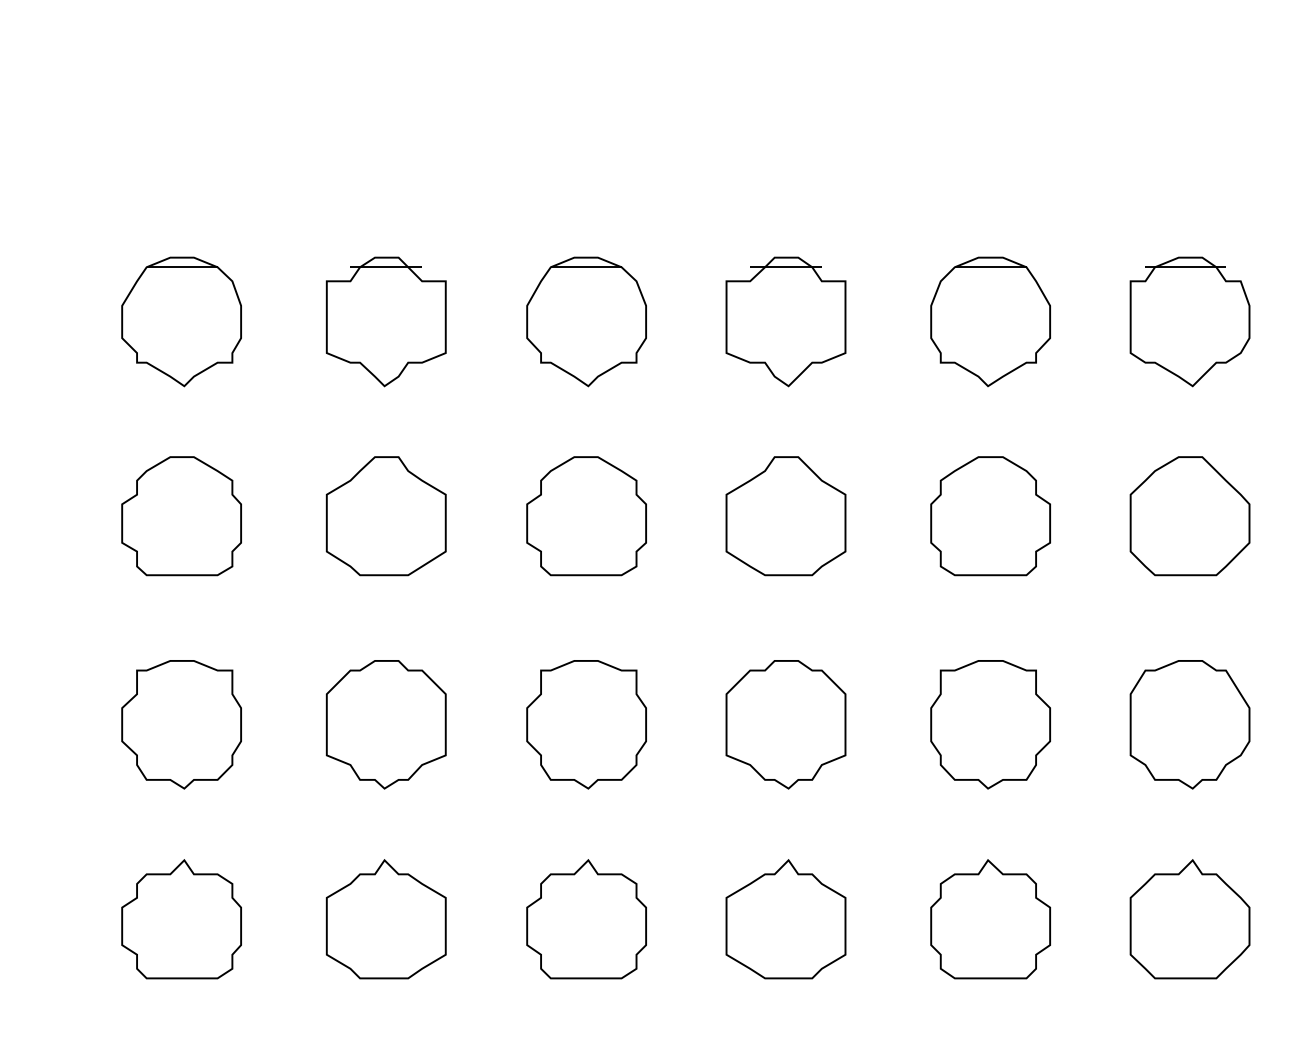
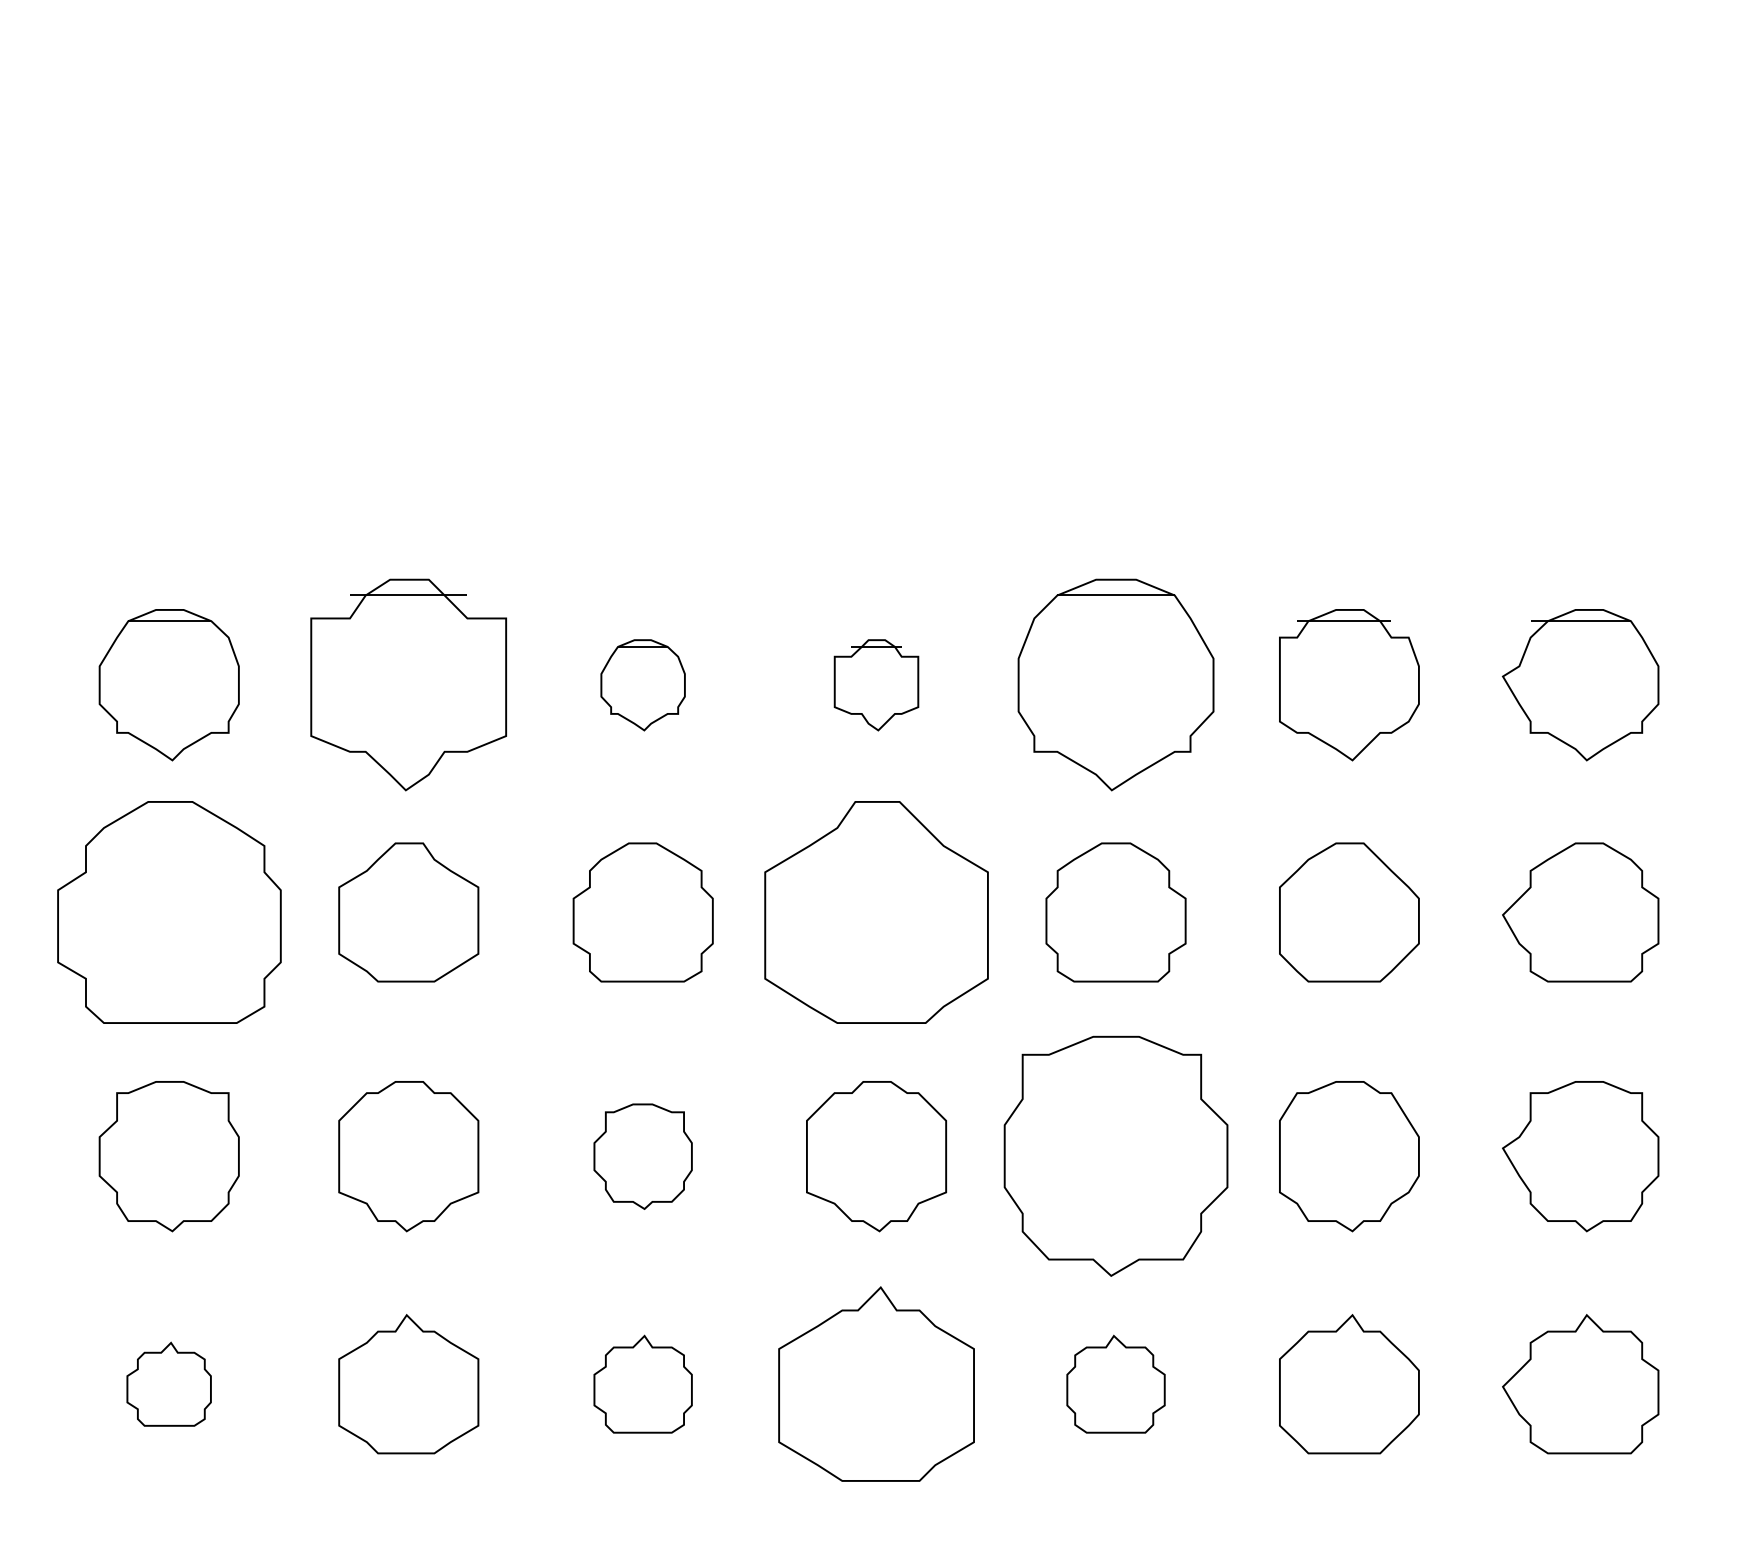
part: (386, 322) -> (408, 685), size x1.4
part: (586, 322) -> (642, 685), size x0.6
part: (785, 322) -> (876, 685), size x0.6
part: (990, 322) -> (1115, 685), size x1.4
part: (180, 516) -> (168, 912), size x1.6
part: (785, 516) -> (876, 912), size x1.6
part: (586, 724) -> (642, 1156), size x0.7
part: (990, 724) -> (1115, 1156), size x1.6
part: (180, 919) -> (168, 1384), size x0.6
part: (586, 919) -> (642, 1384), size x0.7
part: (785, 919) -> (876, 1384), size x1.4
part: (990, 919) -> (1115, 1384), size x0.7

